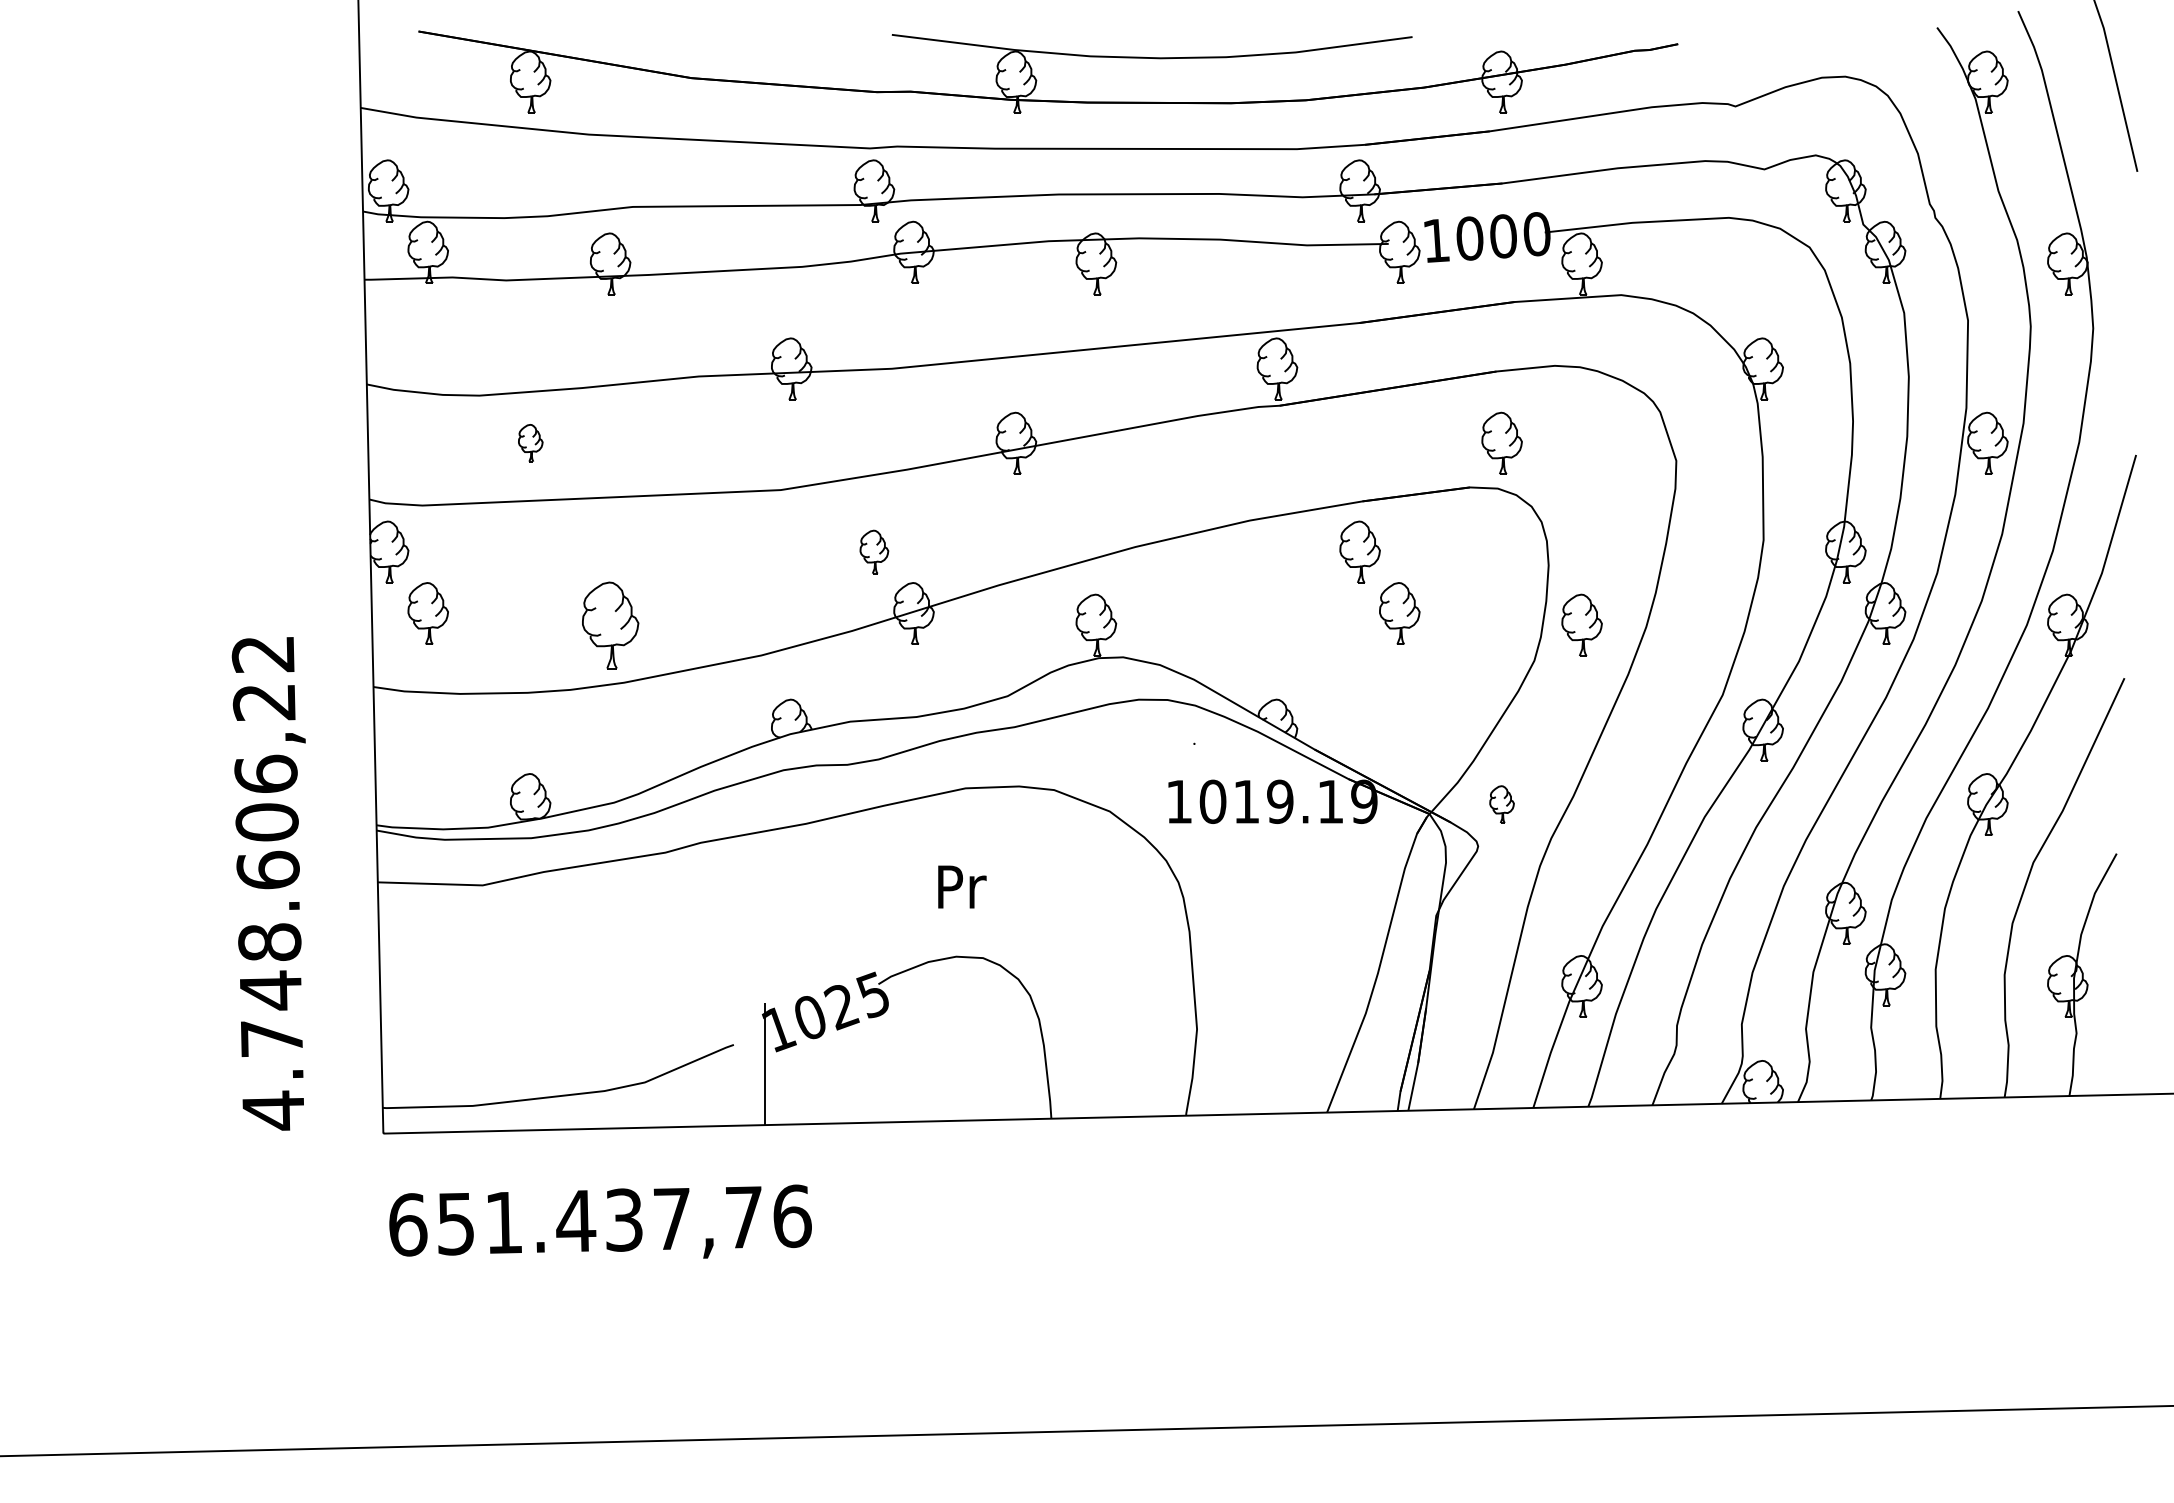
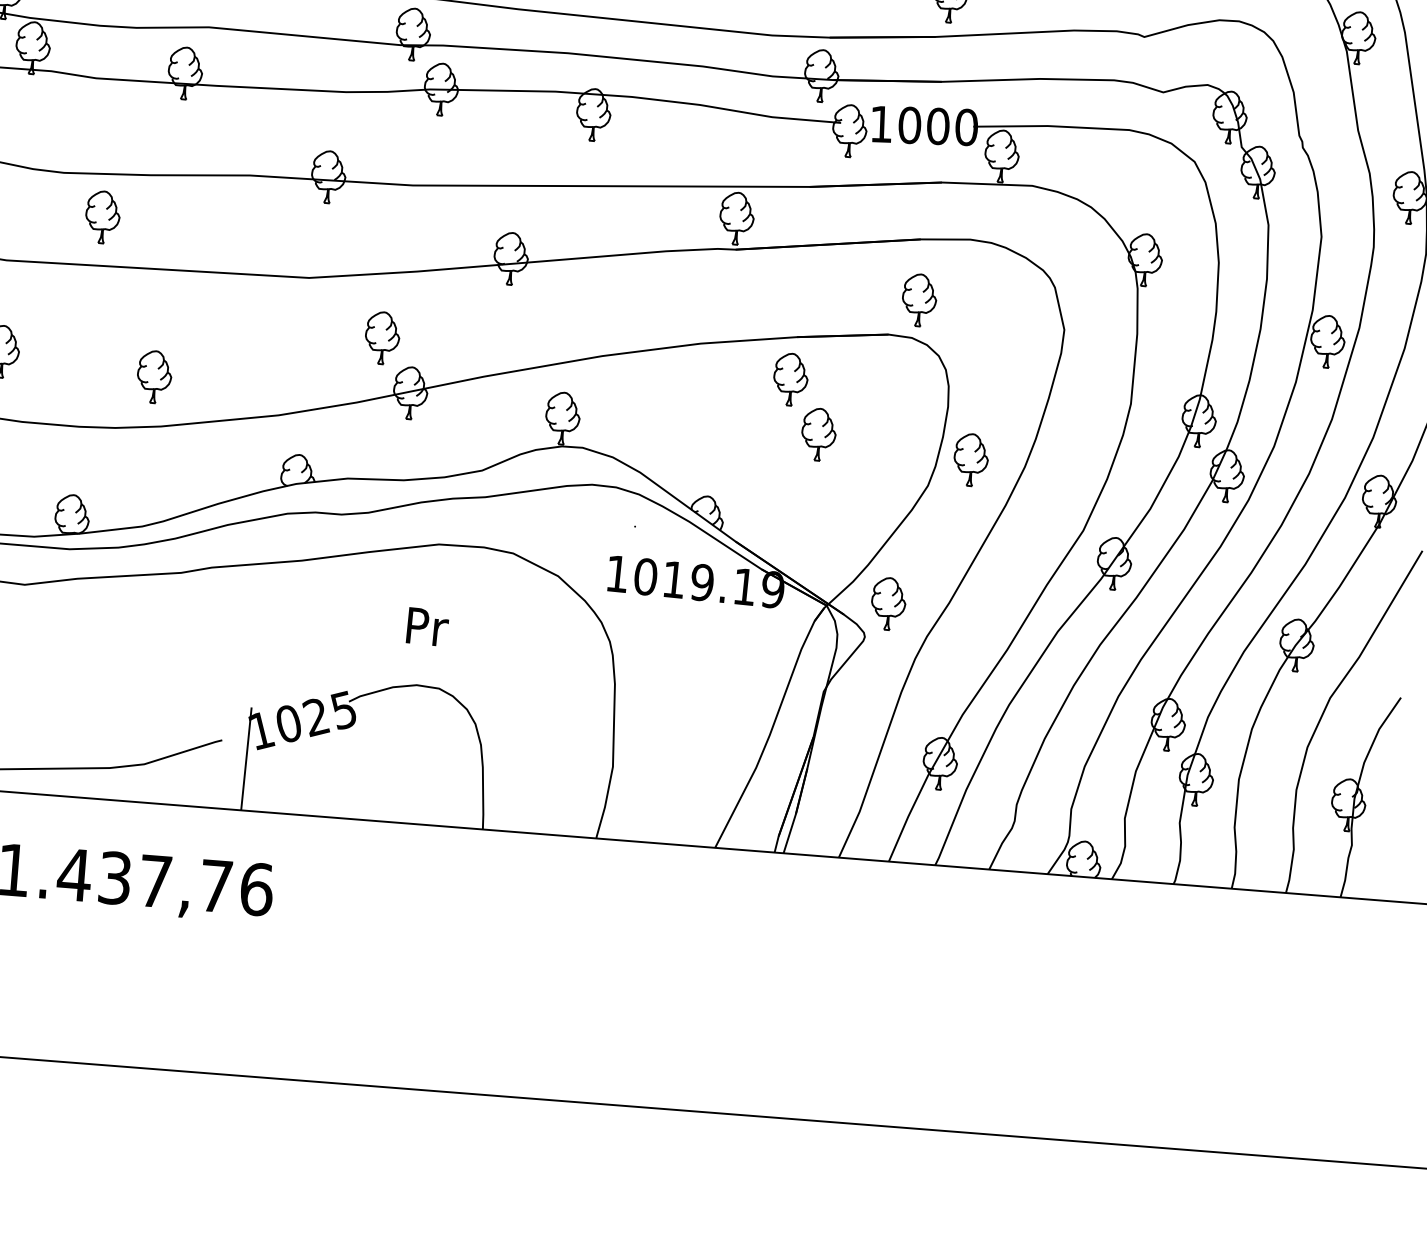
part: (530, 442) -> (102, 216), size x1.67
part: (874, 551) -> (382, 337), size x1.43
part: (610, 624) -> (154, 376), size x0.71
part: (1501, 804) -> (888, 603), size x1.67

